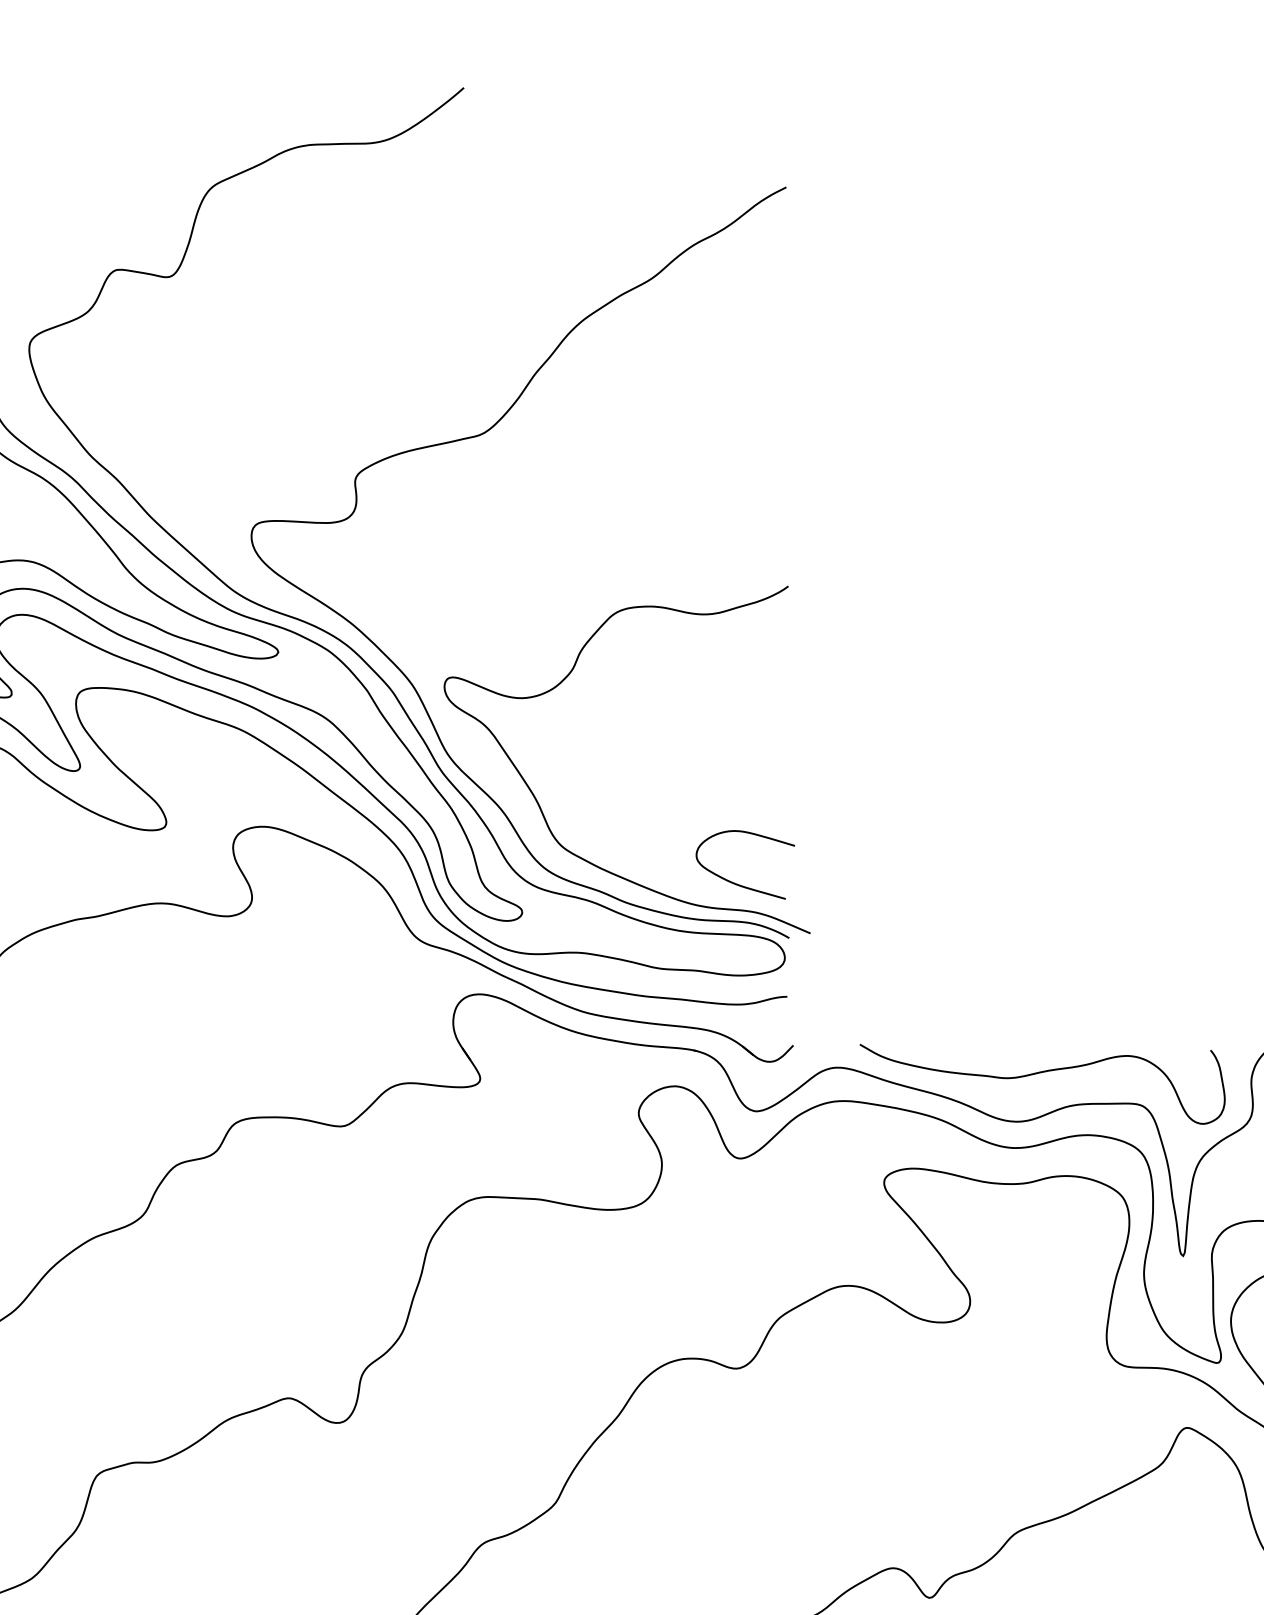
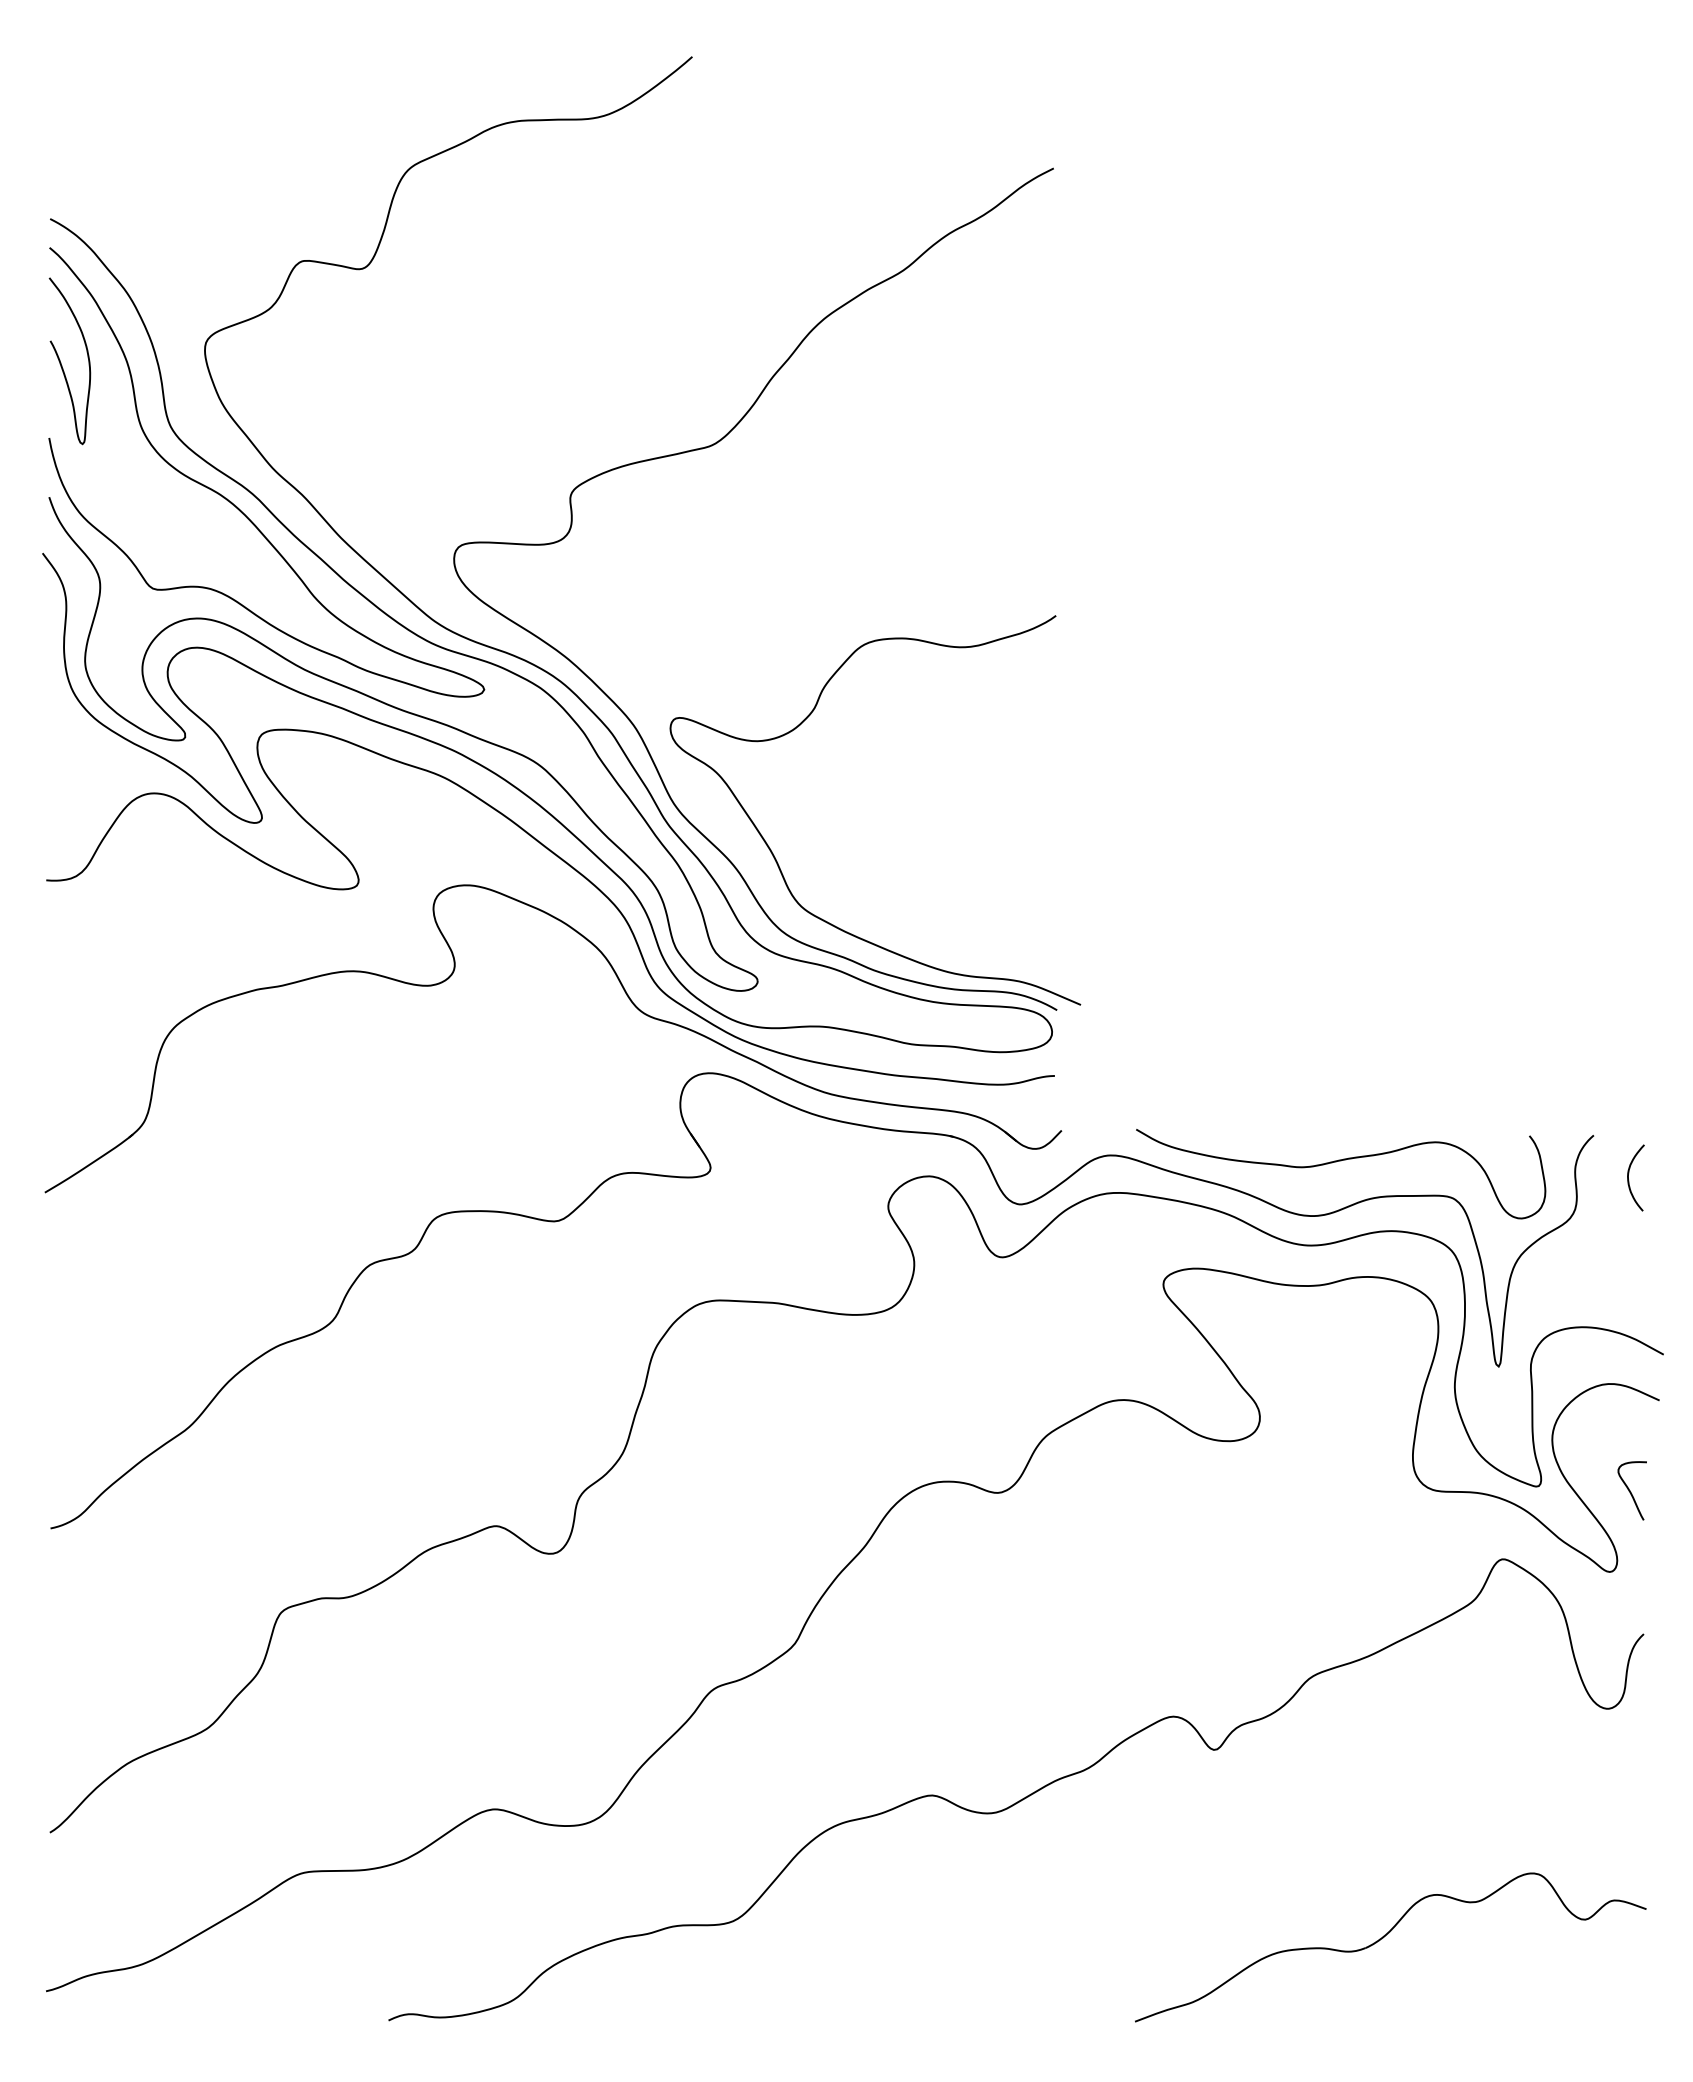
curve: (736, 883) -> (997, 948), removed

